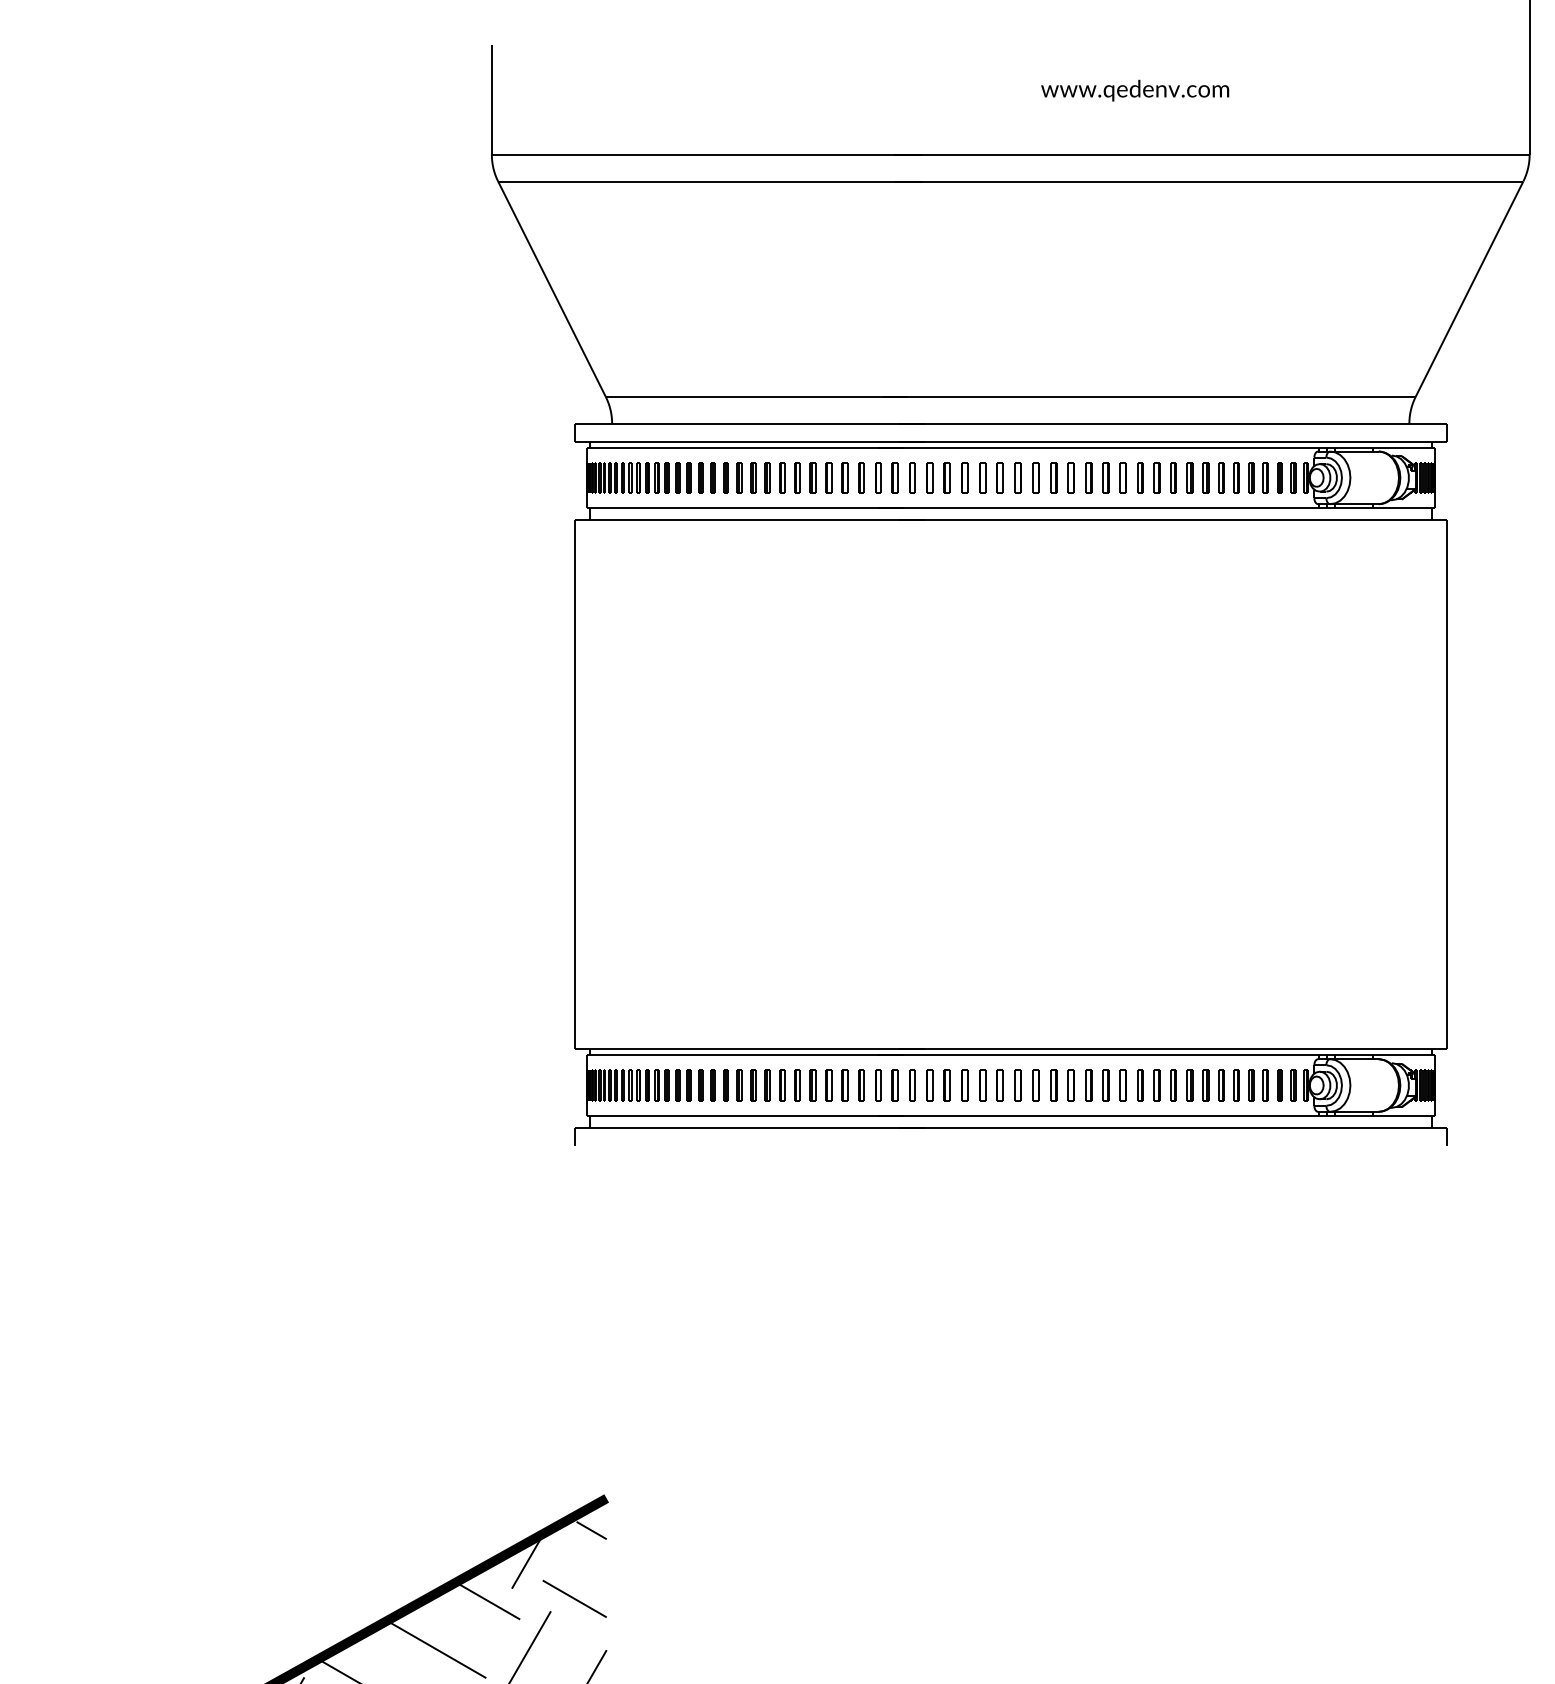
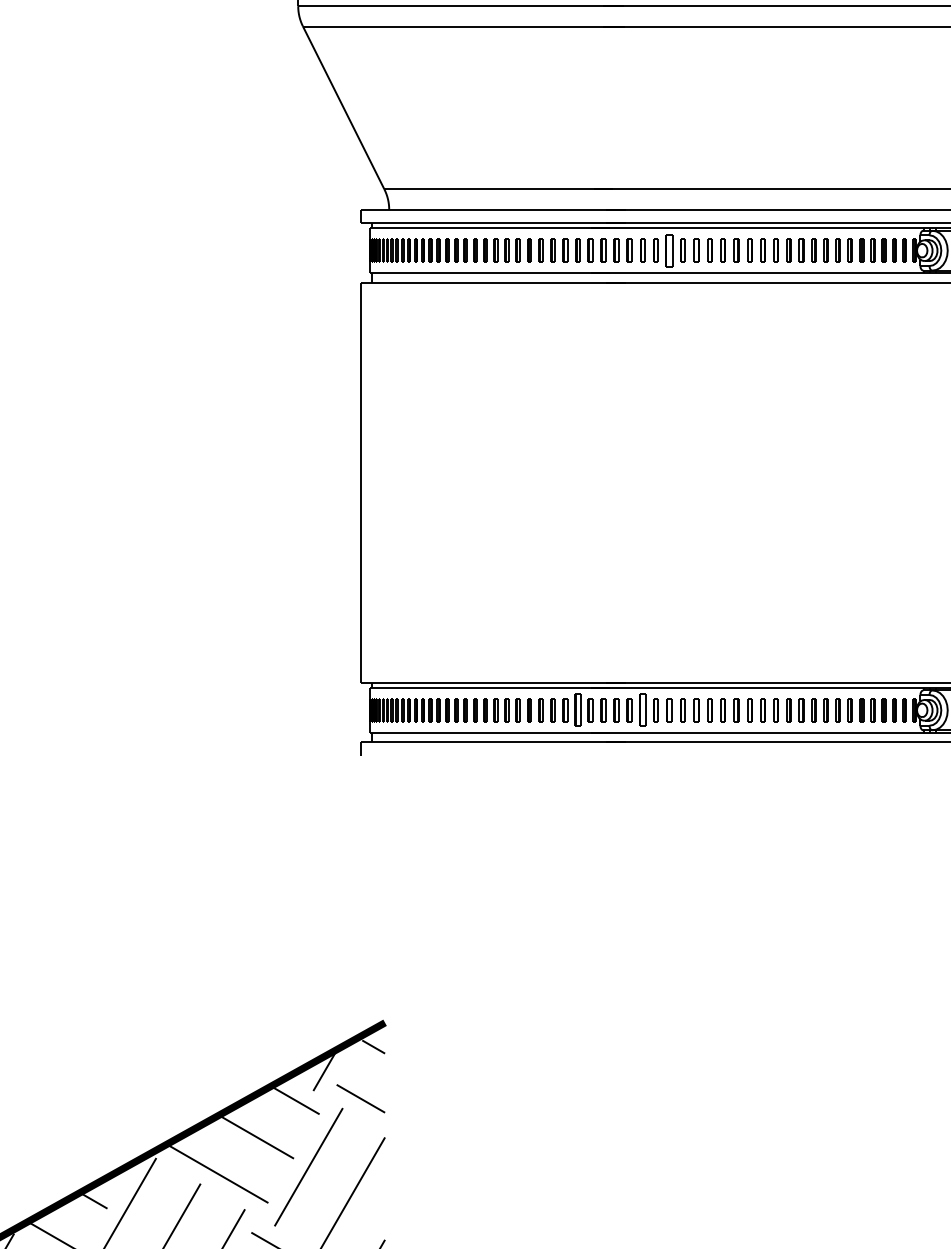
part: (982, 477) -> (669, 250), size x1.4
part: (861, 1085) -> (577, 710), size x1.4
part: (946, 1085) -> (642, 710), size x1.4

